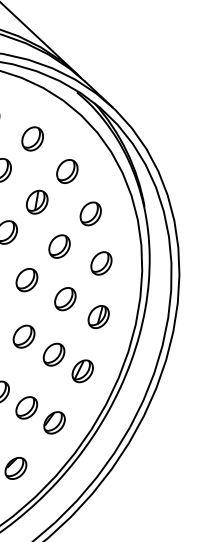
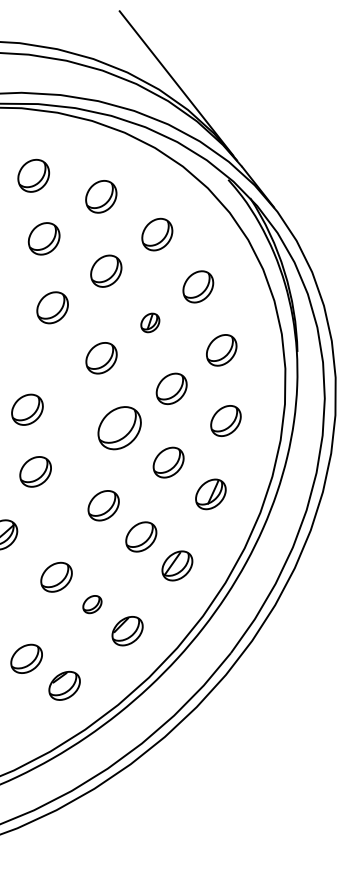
part: (37, 201) -> (150, 322), size x0.6
part: (26, 280) -> (119, 428), size x1.4
part: (26, 407) -> (92, 604), size x0.6

